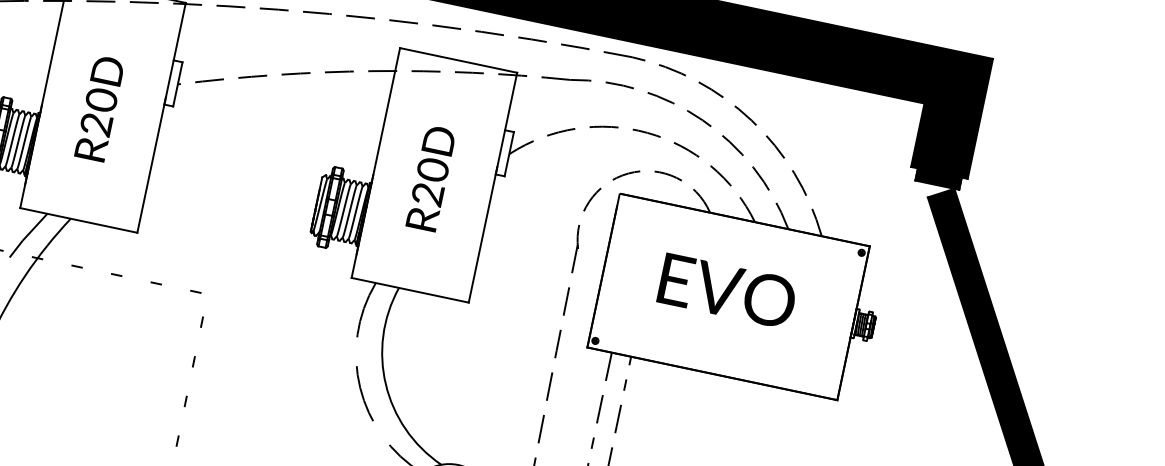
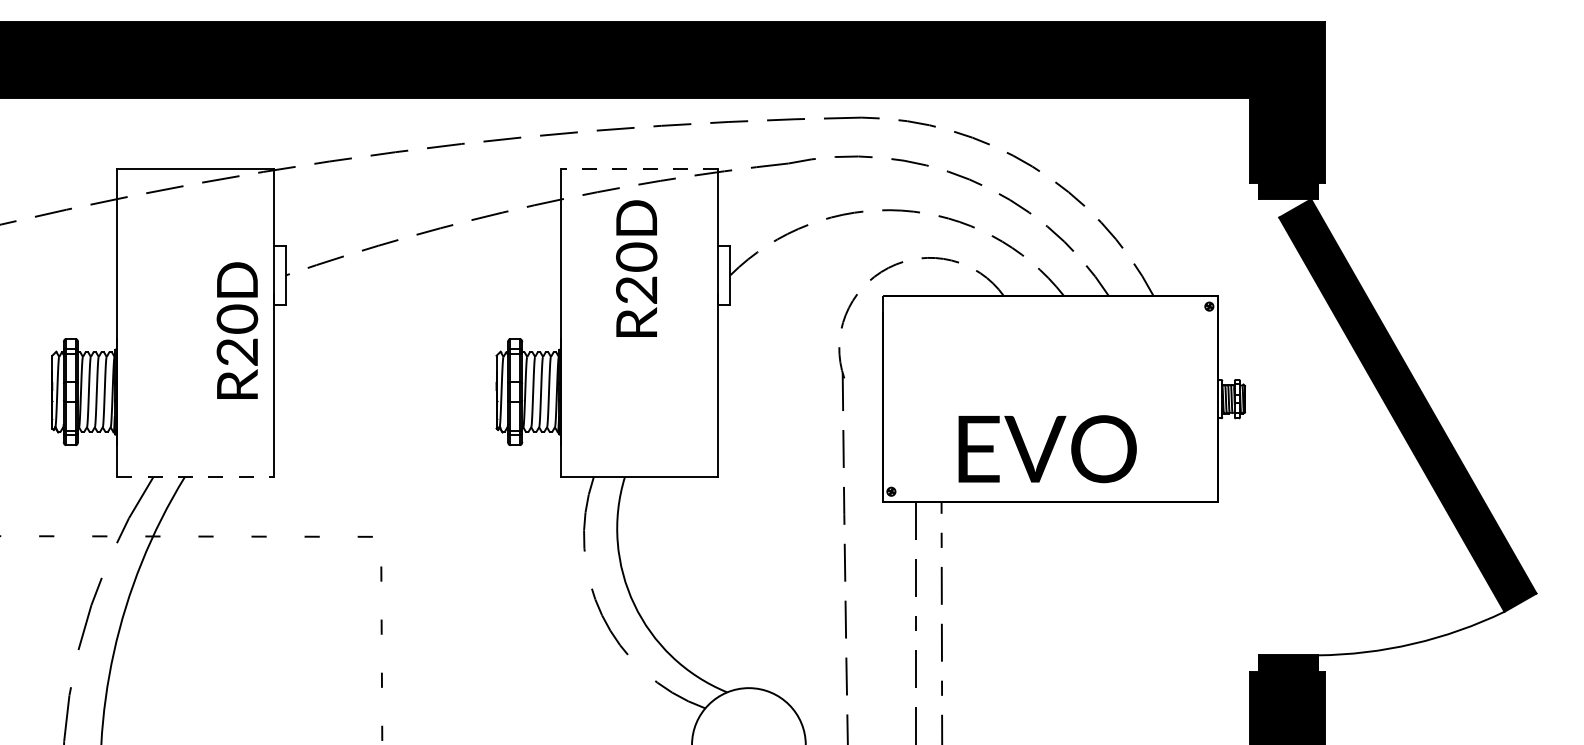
line: (458, 60) -> (639, 168), solid -> dashed
text: (99, 108) -> (237, 330), moved
text: (431, 178) -> (636, 268), moved
line: (78, 220) -> (195, 476), solid -> dashed
text: (727, 291) -> (1047, 449), moved

